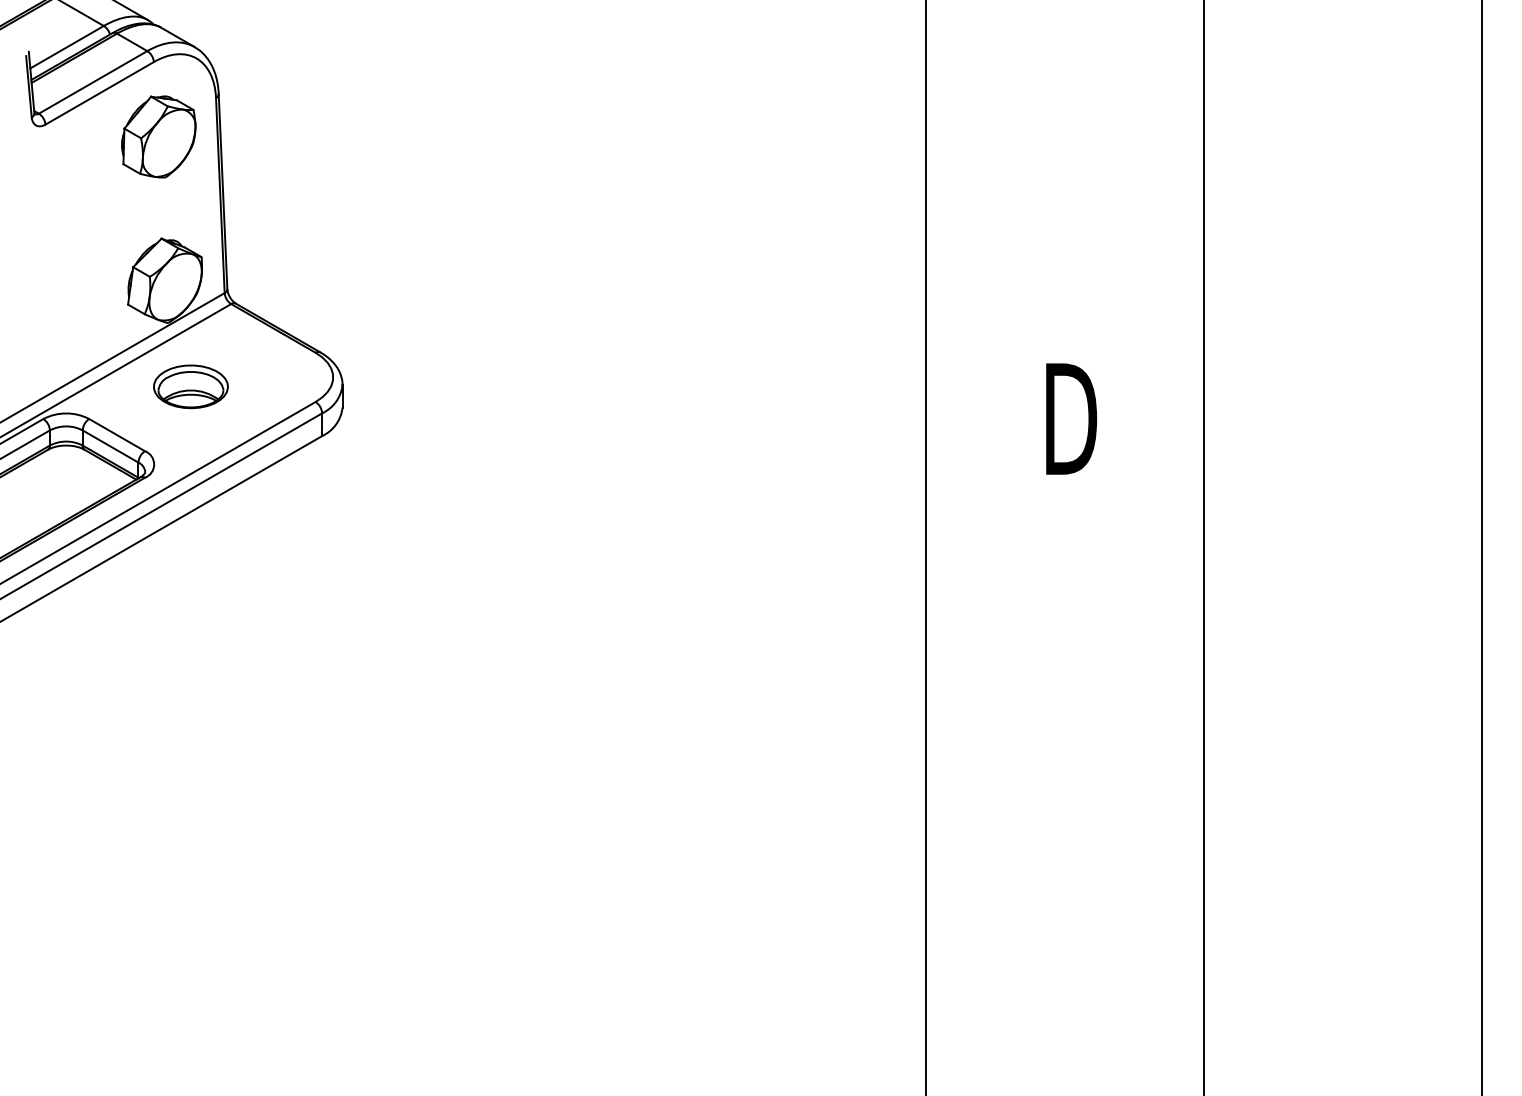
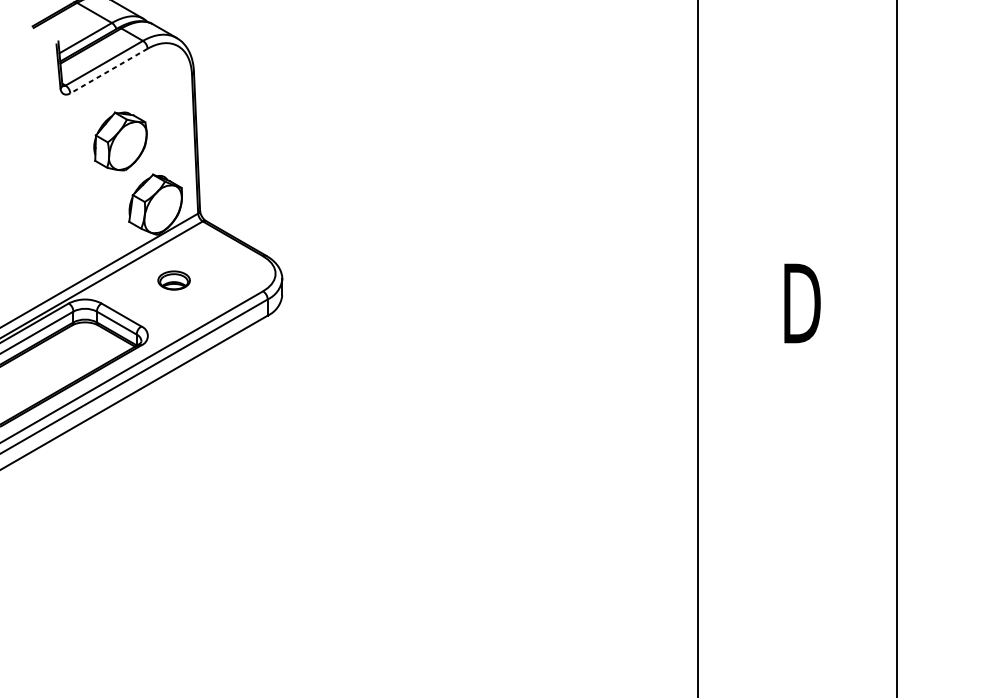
line: (99, 93) -> (108, 71), solid -> dashed
part: (158, 136) -> (120, 141), moved
part: (190, 386) -> (173, 280), size x0.6

